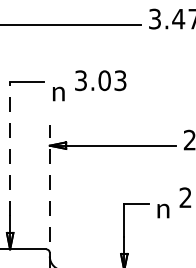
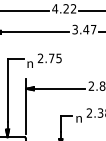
text: (99, 80) -> (49, 58), 3.03 -> 2.75
line: (10, 147) -> (7, 89), dashed -> solid
line: (50, 181) -> (26, 105), dashed -> solid

